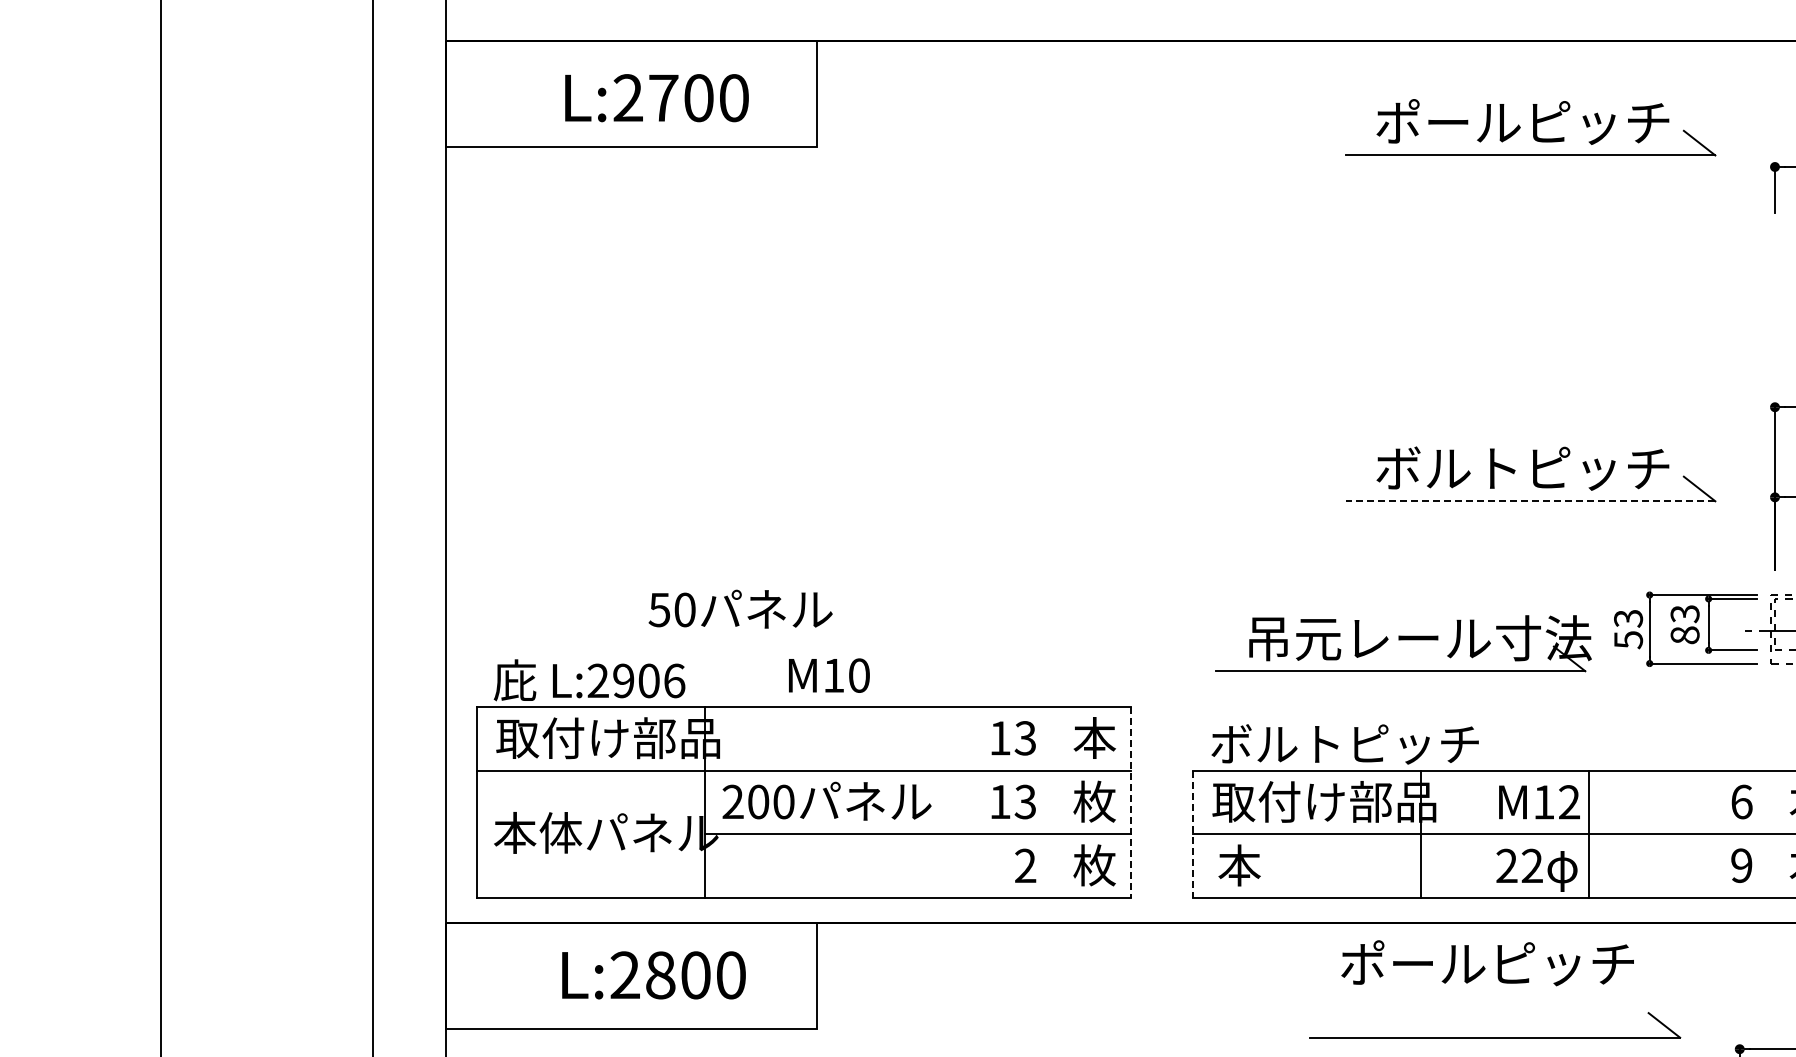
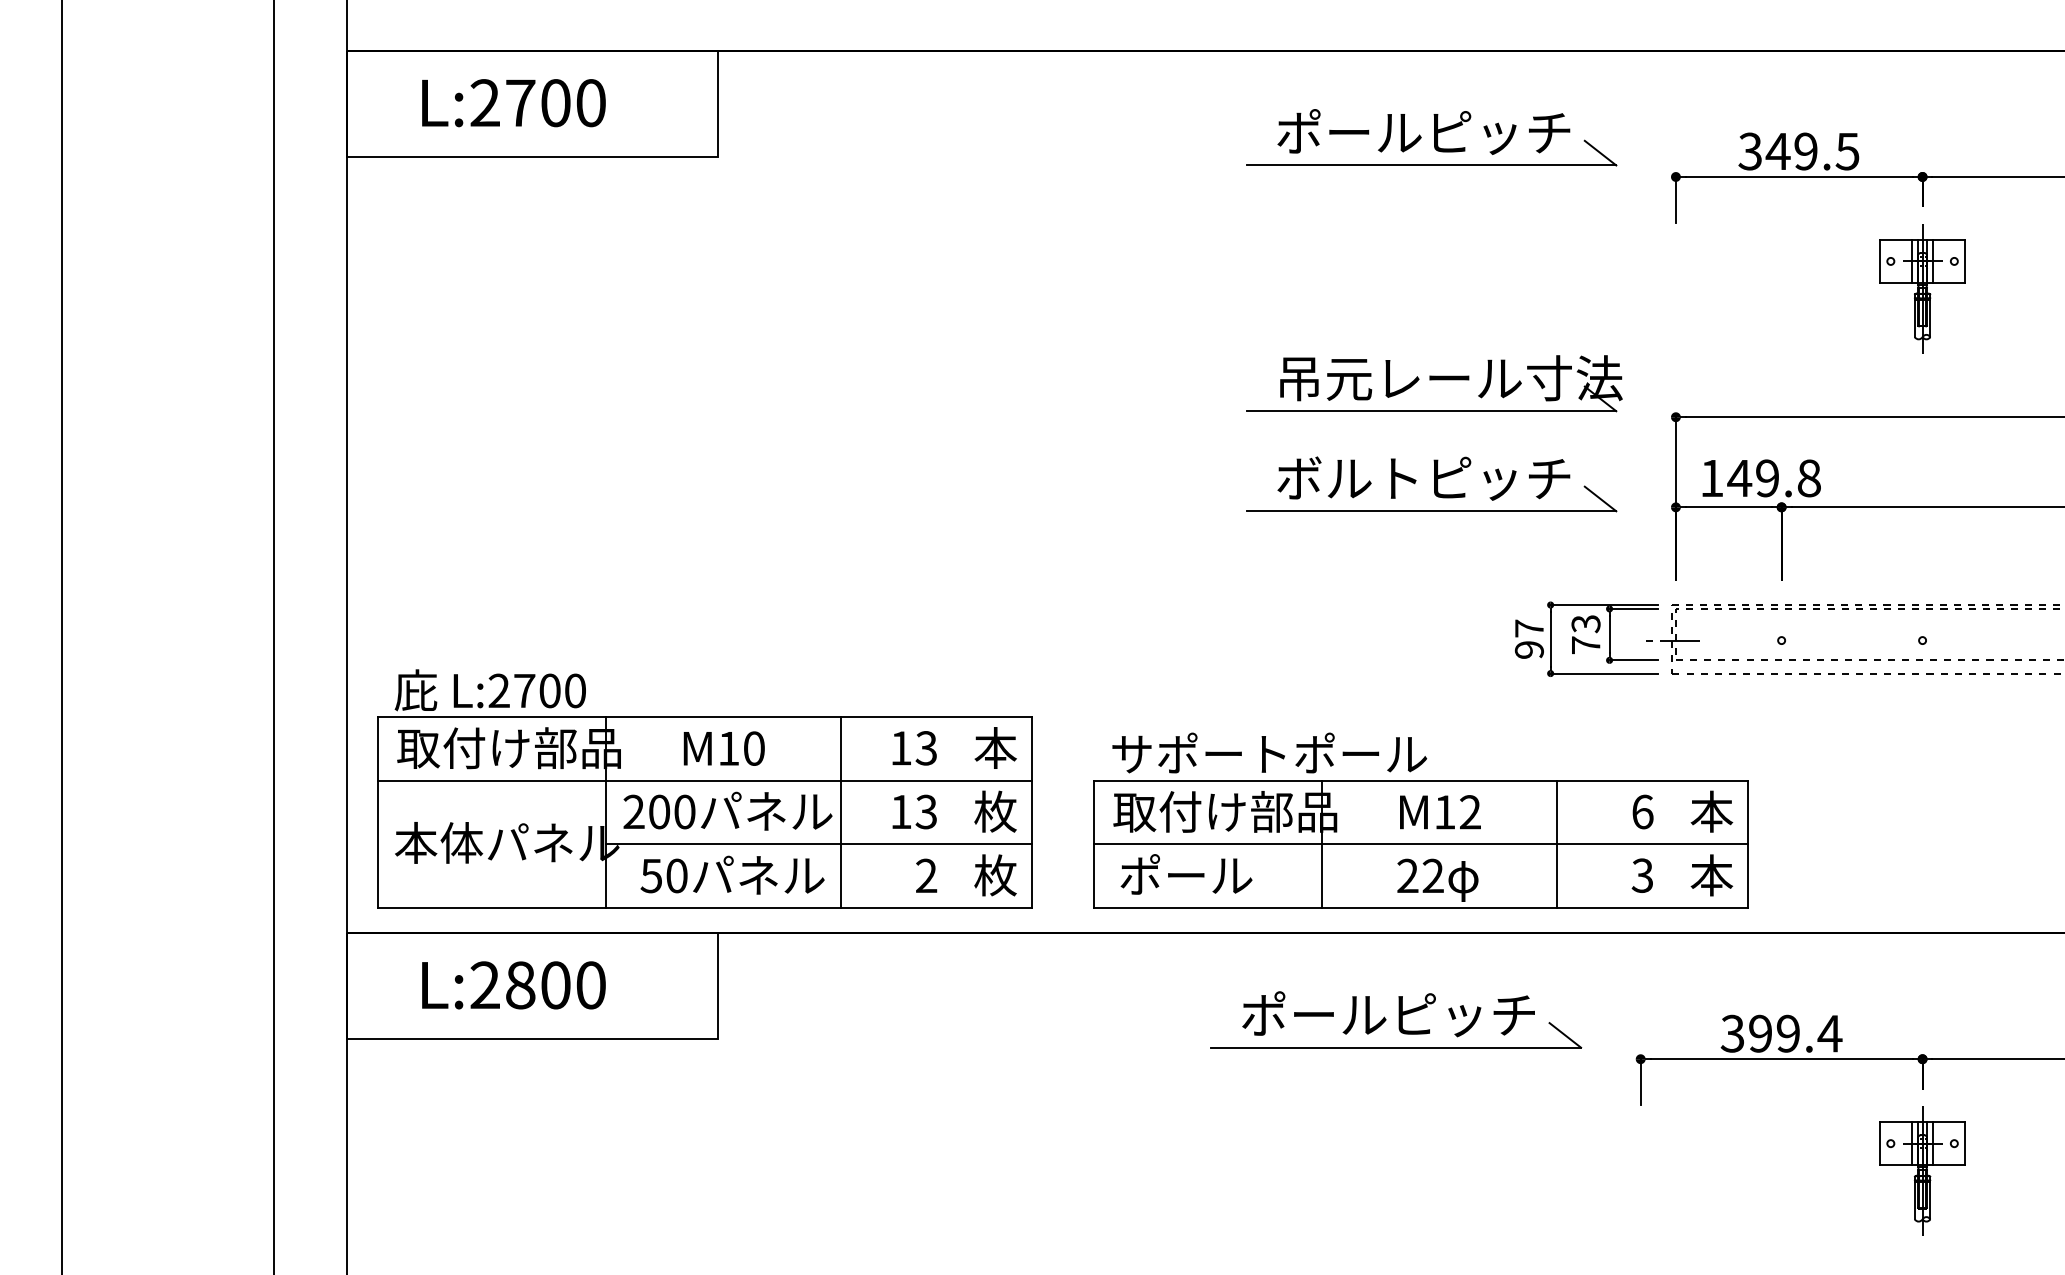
text: (656, 98) -> (513, 103), moved
line: (1530, 501) -> (1431, 511), dashed -> solid
text: (740, 608) -> (732, 874), moved
text: (1627, 629) -> (1528, 639), 53 -> 97
text: (1684, 635) -> (1585, 645), 83 -> 73
part: (1403, 643) -> (1434, 383), moved
text: (828, 675) -> (723, 748), moved
text: (649, 680) -> (550, 690), L:2906 -> L:2700
text: (1368, 743) -> (1269, 753), ボルトピッチ -> サポートポール
line: (939, 801) -> (840, 811), added
line: (1130, 802) -> (1031, 812), dashed -> solid
line: (1588, 833) -> (1556, 843), moved
line: (1192, 834) -> (1093, 844), dashed -> solid
text: (1284, 865) -> (1185, 875), 本 -> ポール
text: (1741, 865) -> (1642, 875), 9 -> 3
text: (1487, 963) -> (1388, 1014), moved
text: (653, 975) -> (513, 985), moved

